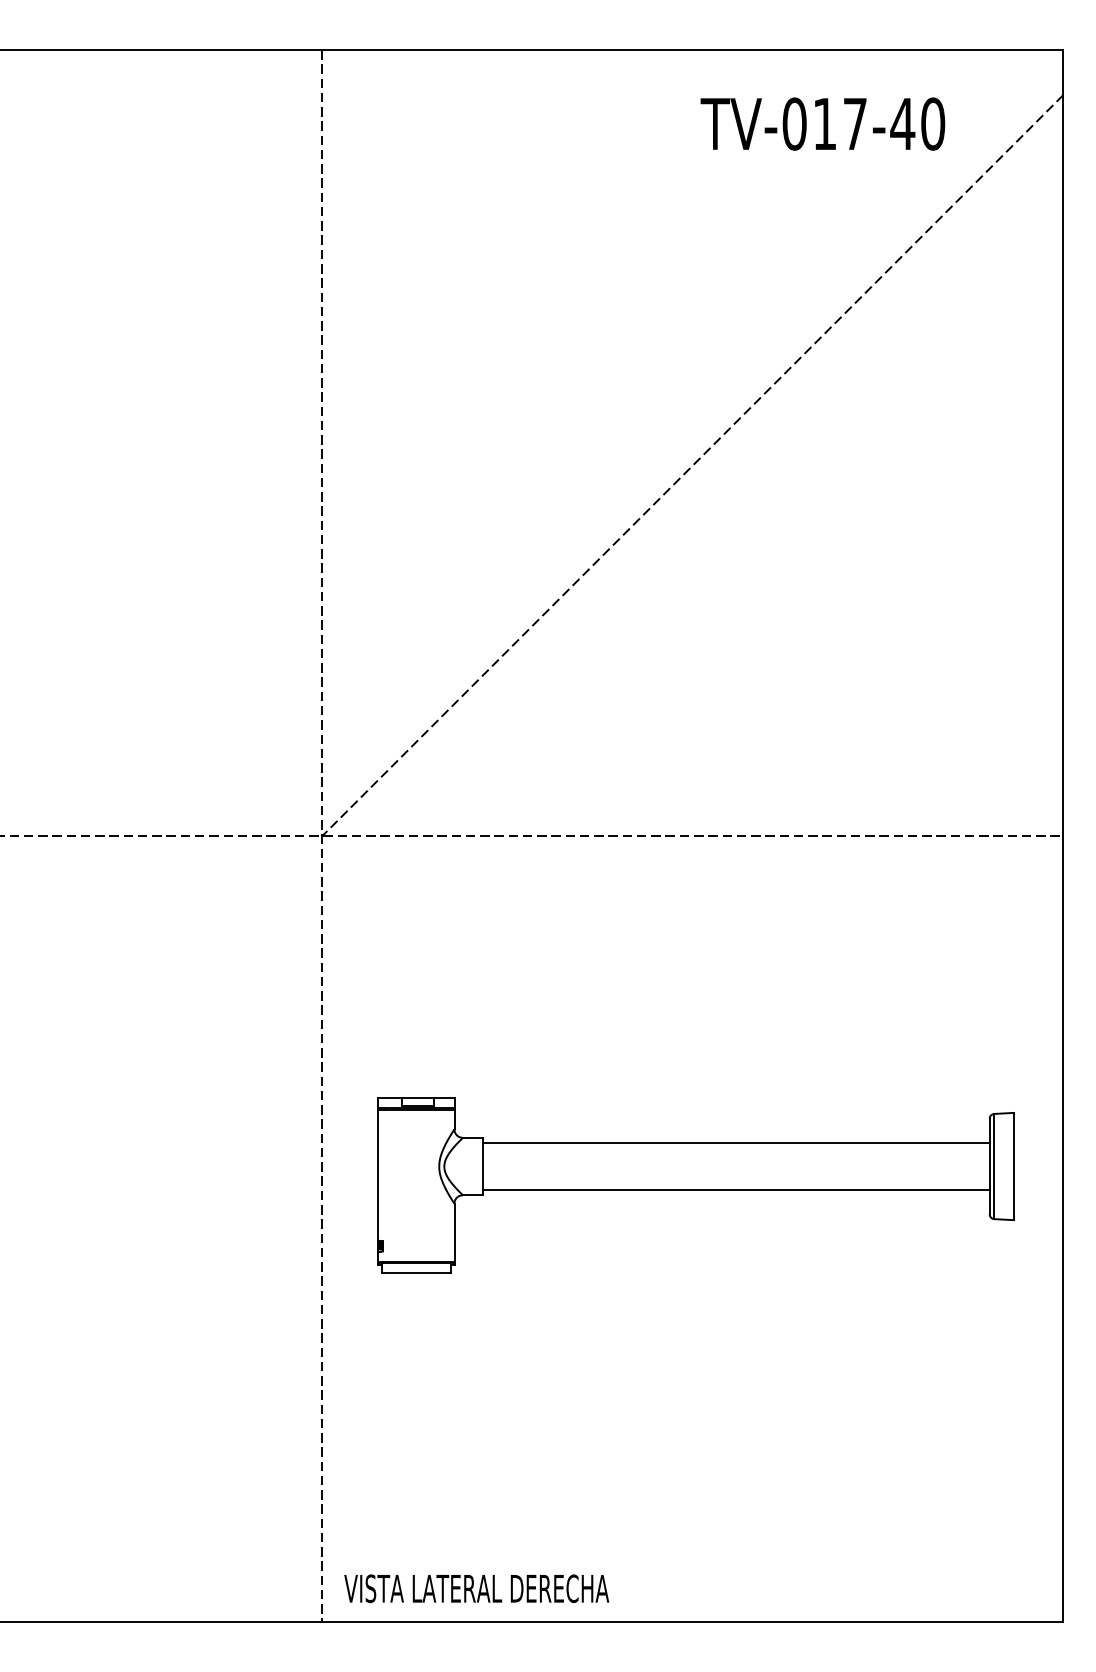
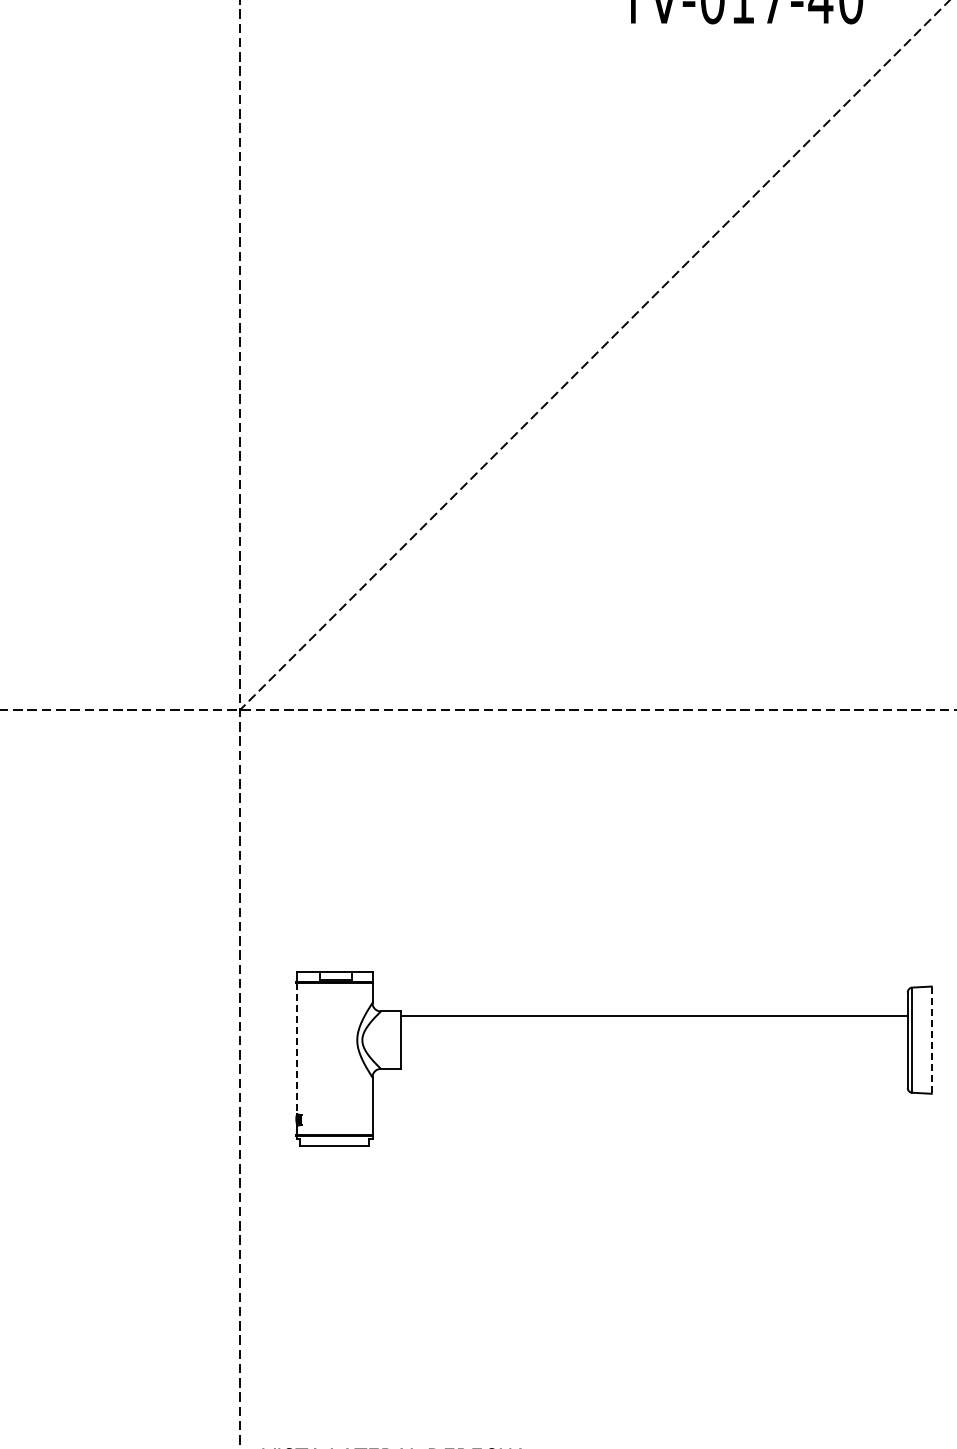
line: (1013, 1166) -> (931, 1040), solid -> dashed
line: (378, 1175) -> (296, 1049), solid -> dashed
line: (736, 1190) -> (654, 1064), removed

